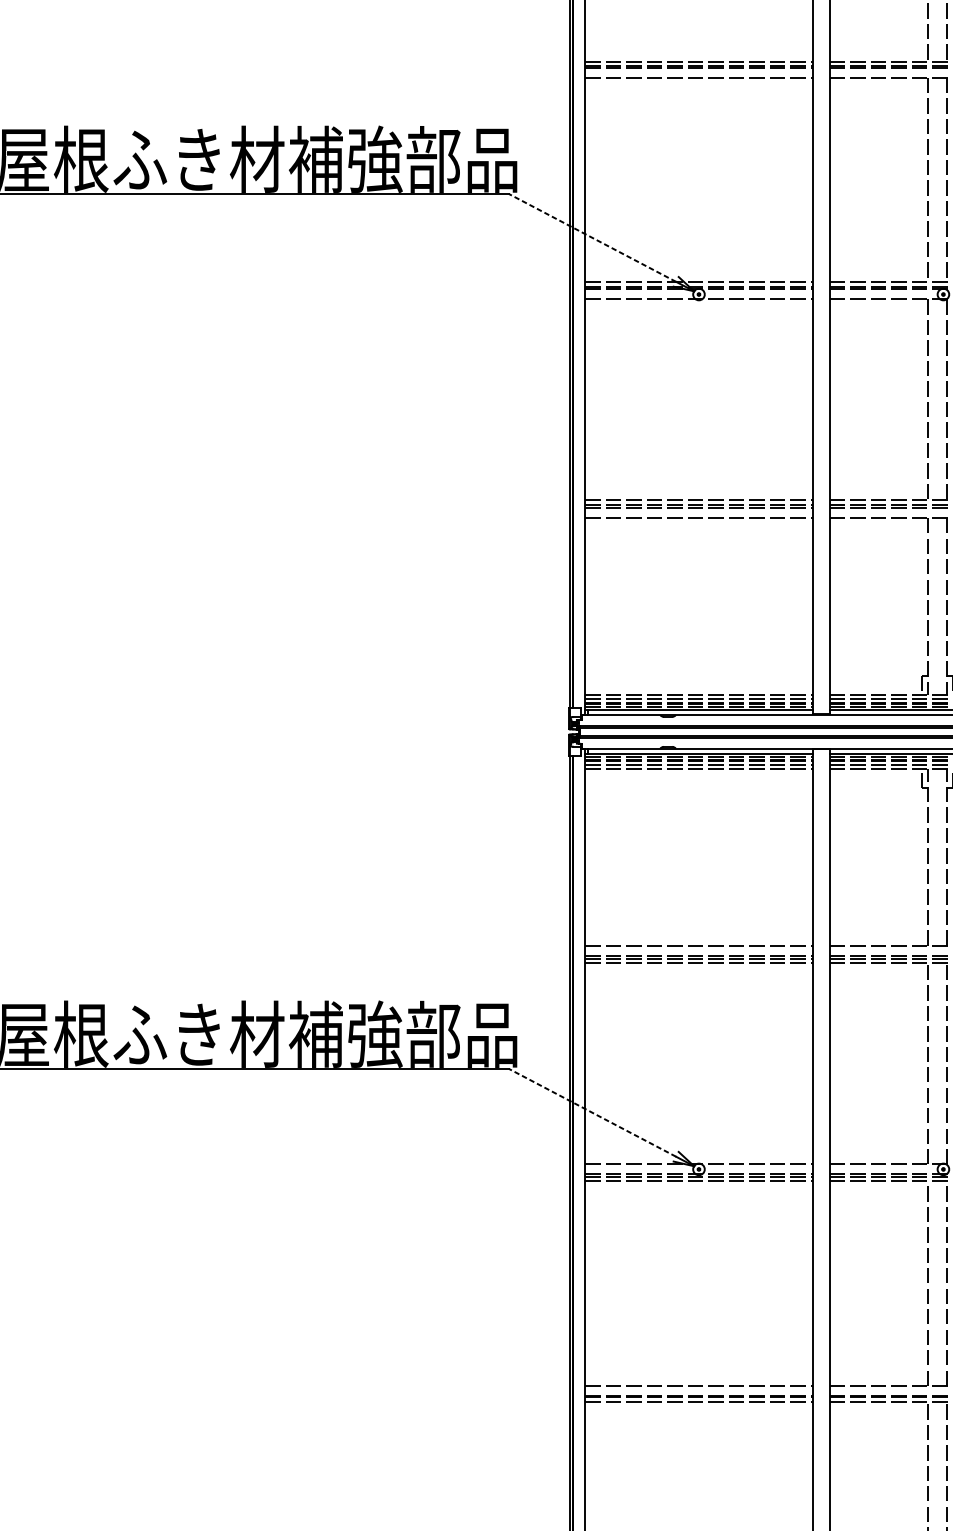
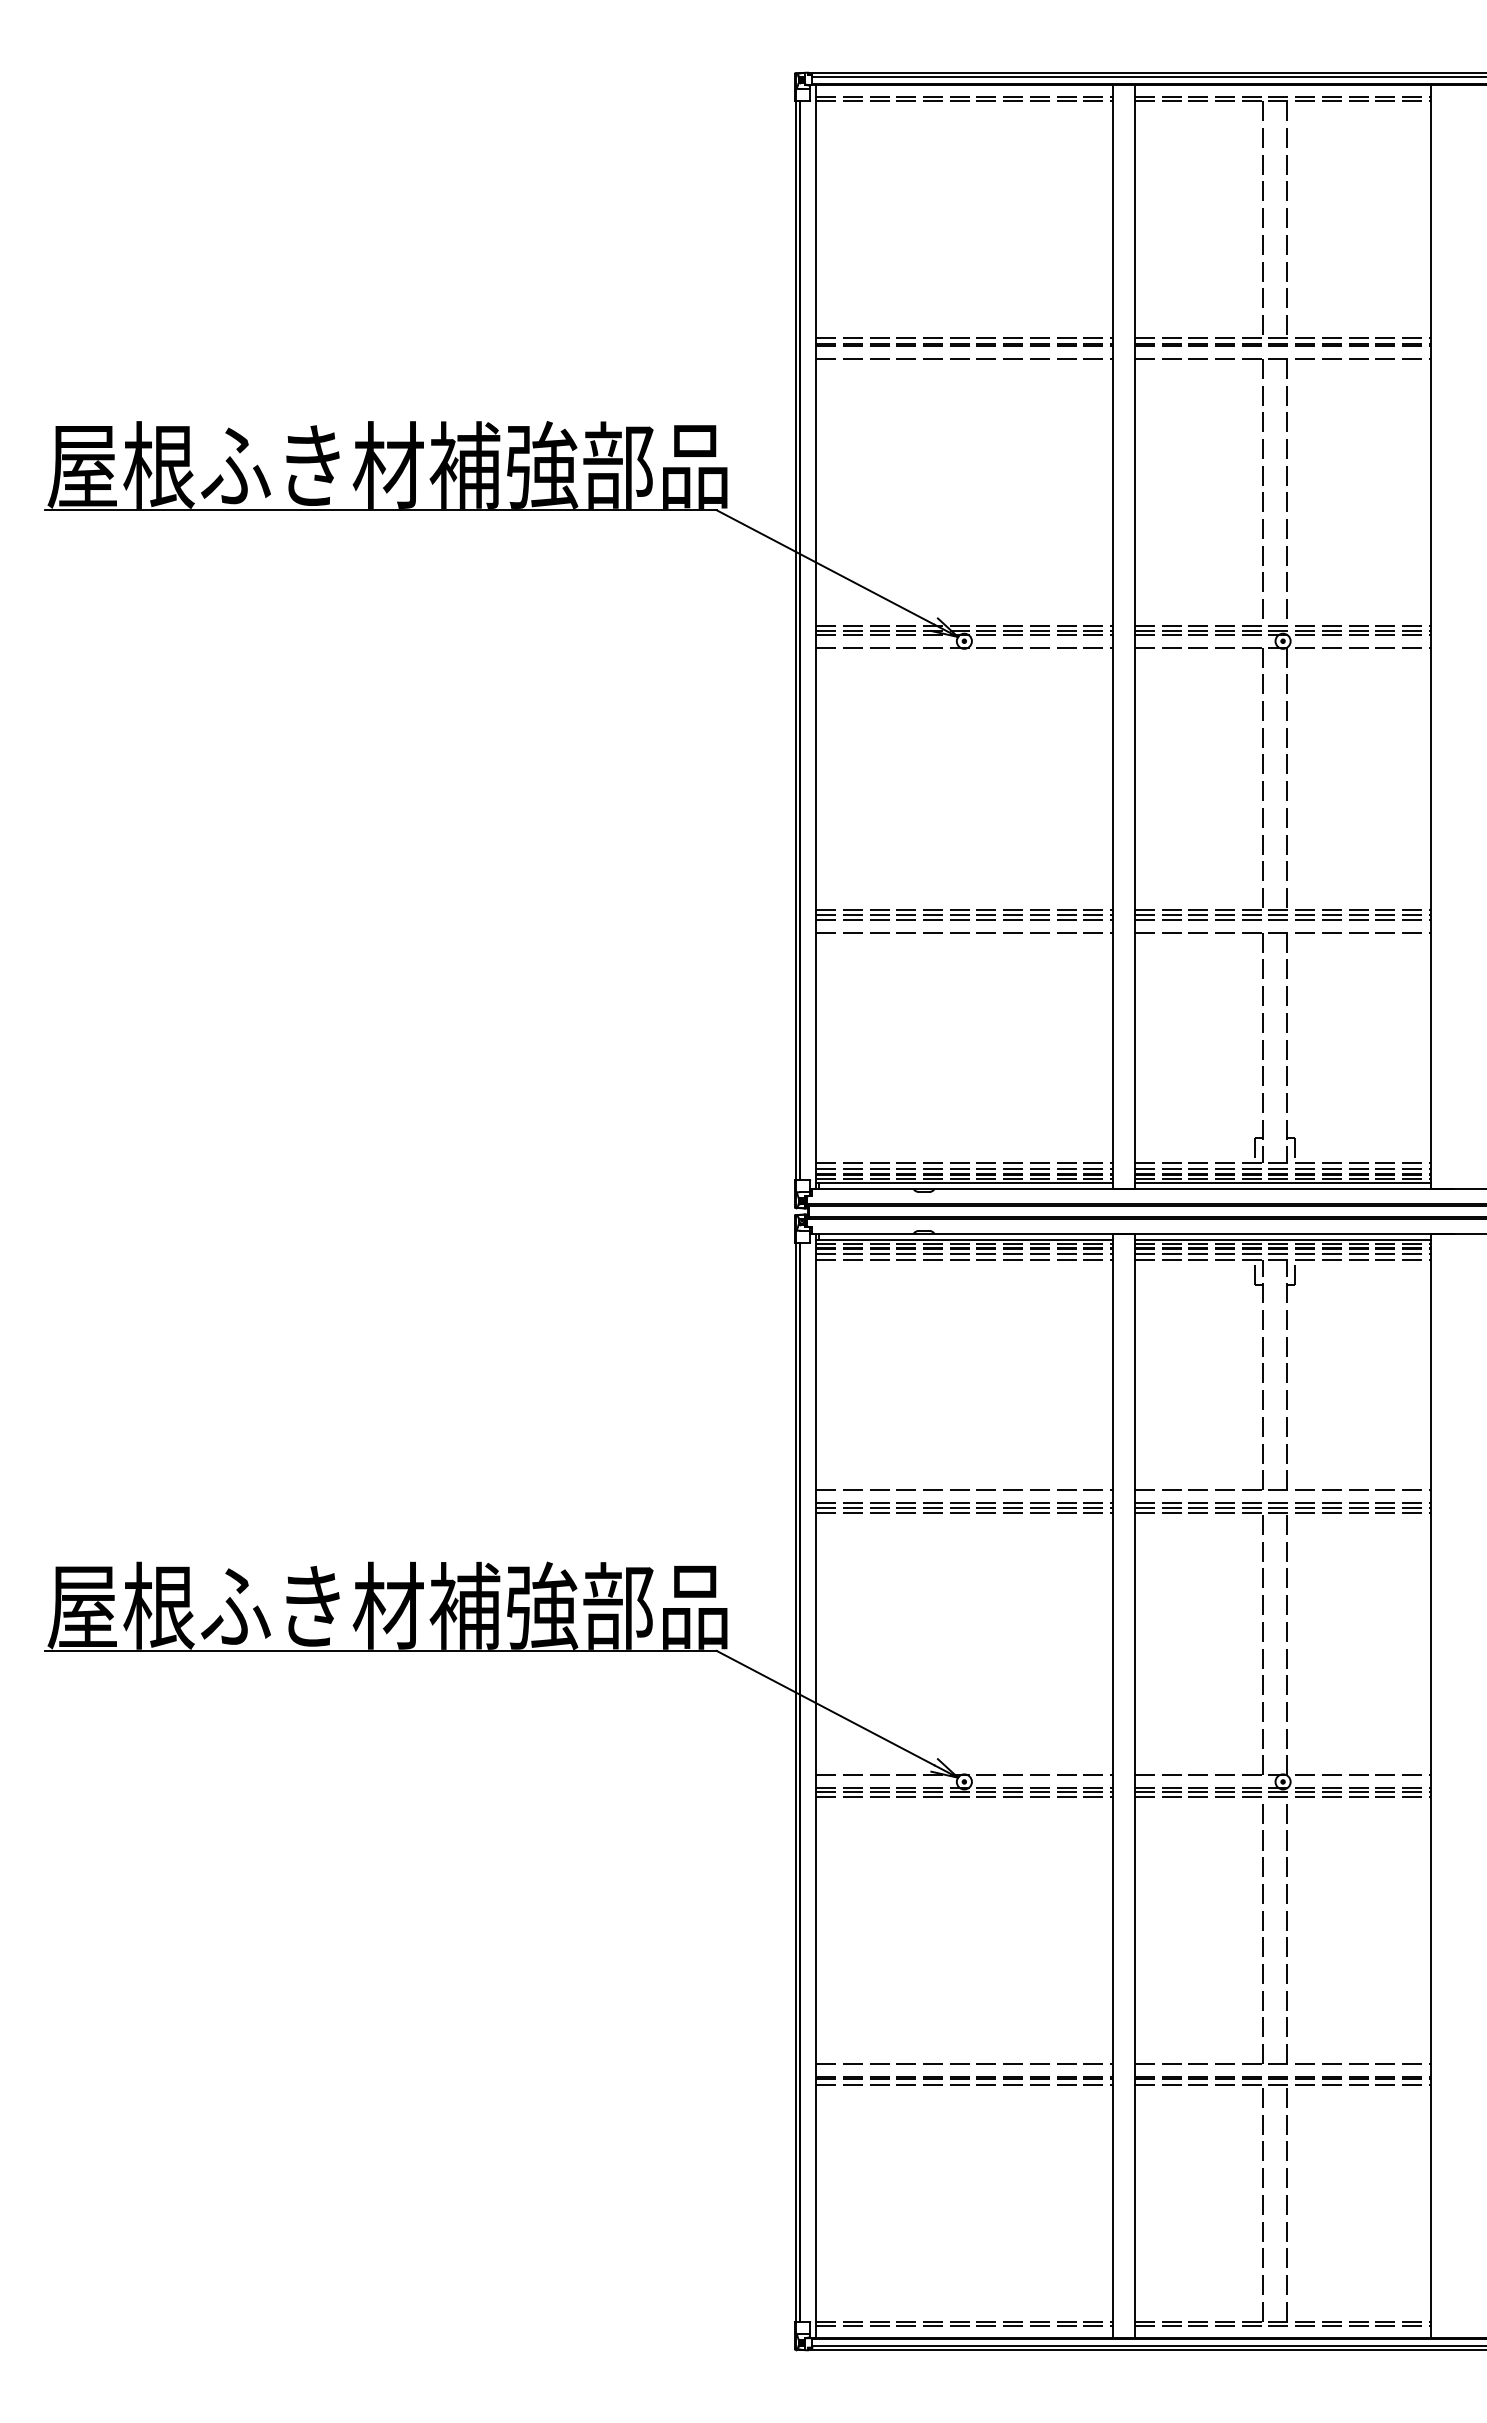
line: (592, 237) -> (825, 567), dashed -> solid
line: (592, 1112) -> (825, 1707), dashed -> solid

